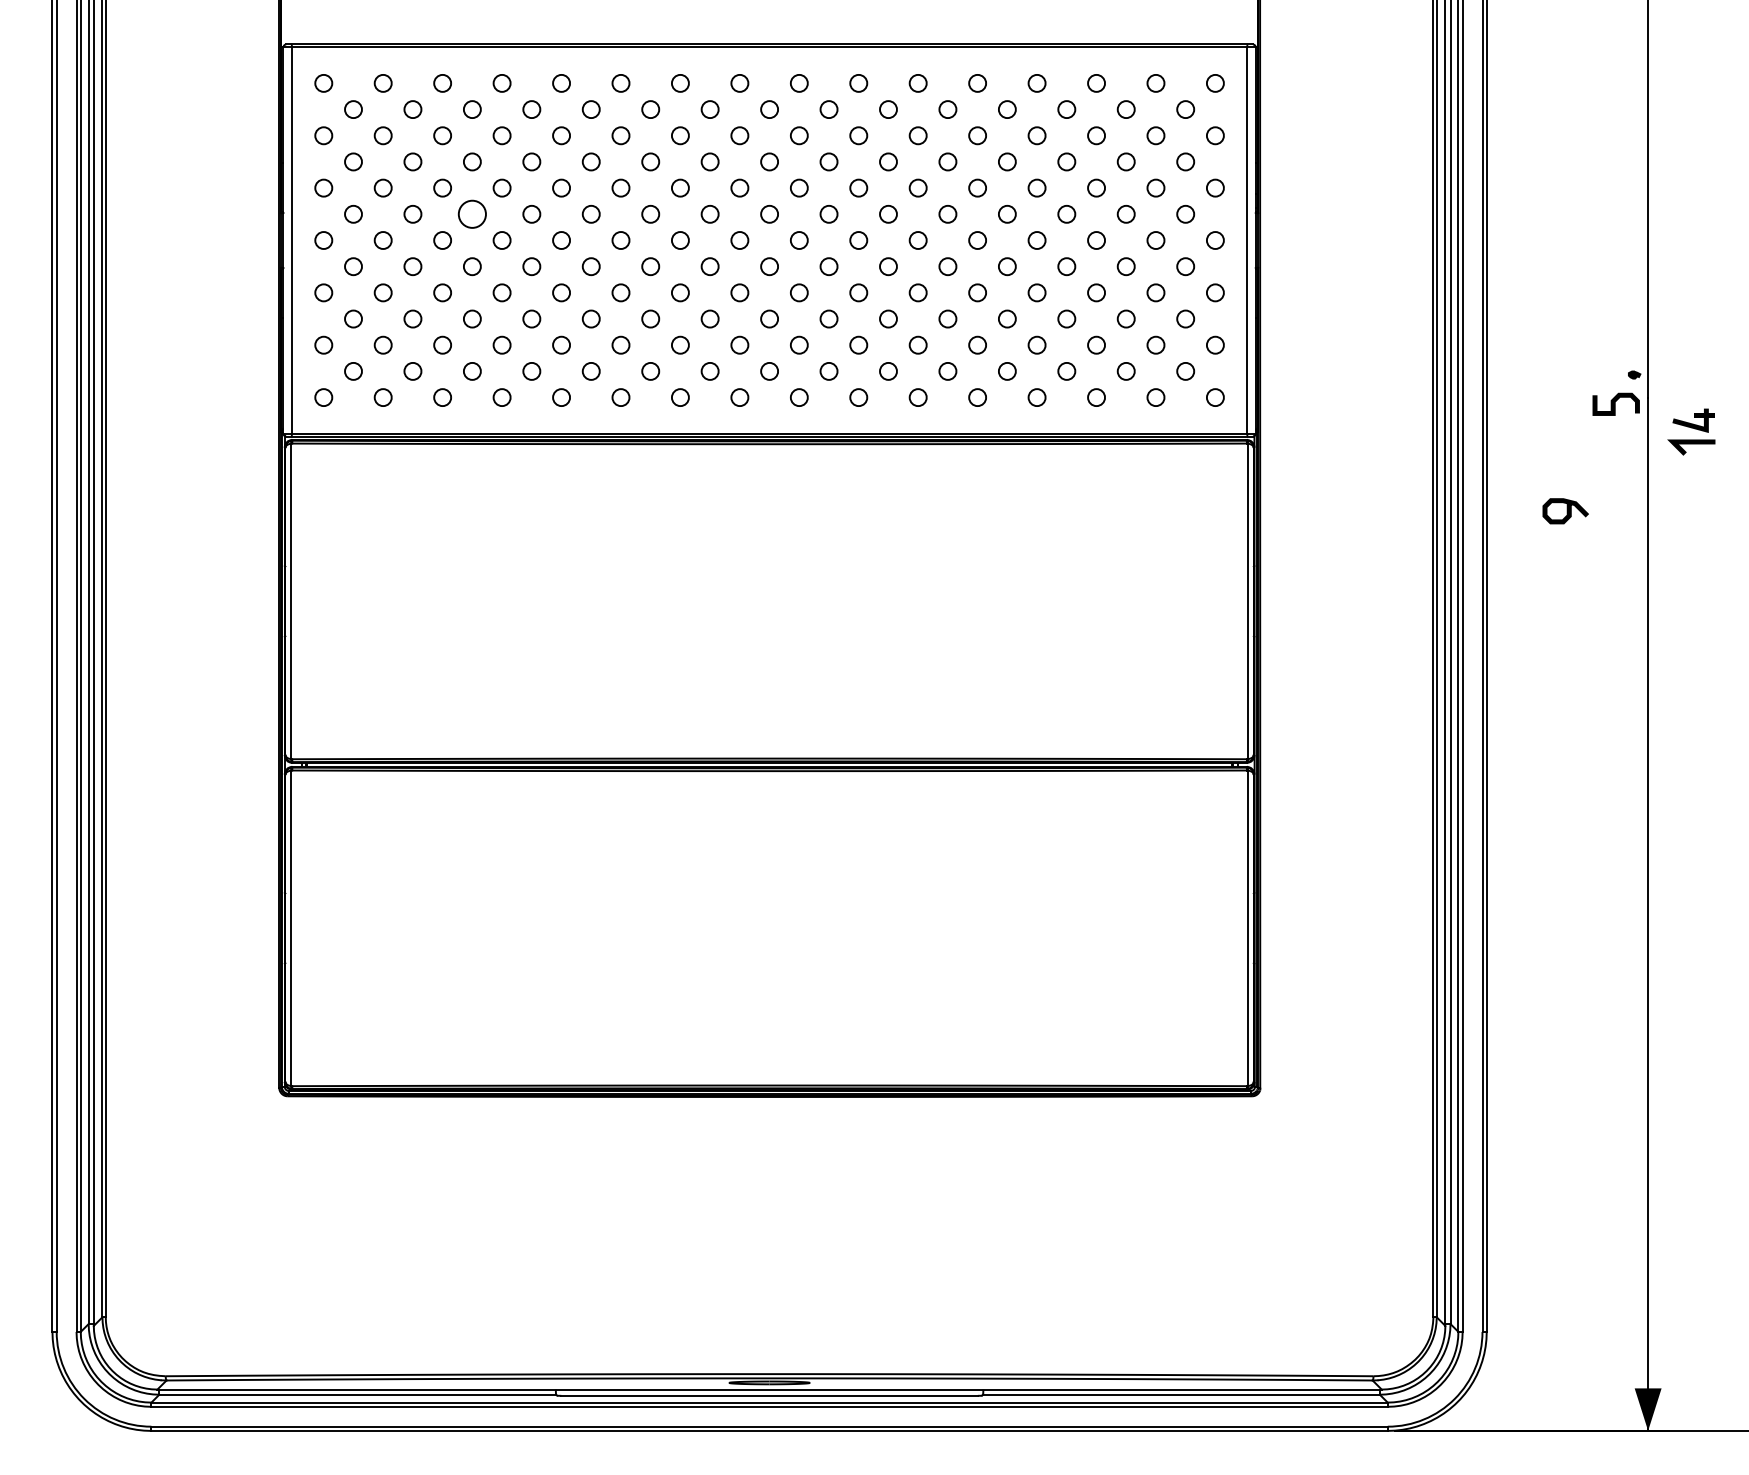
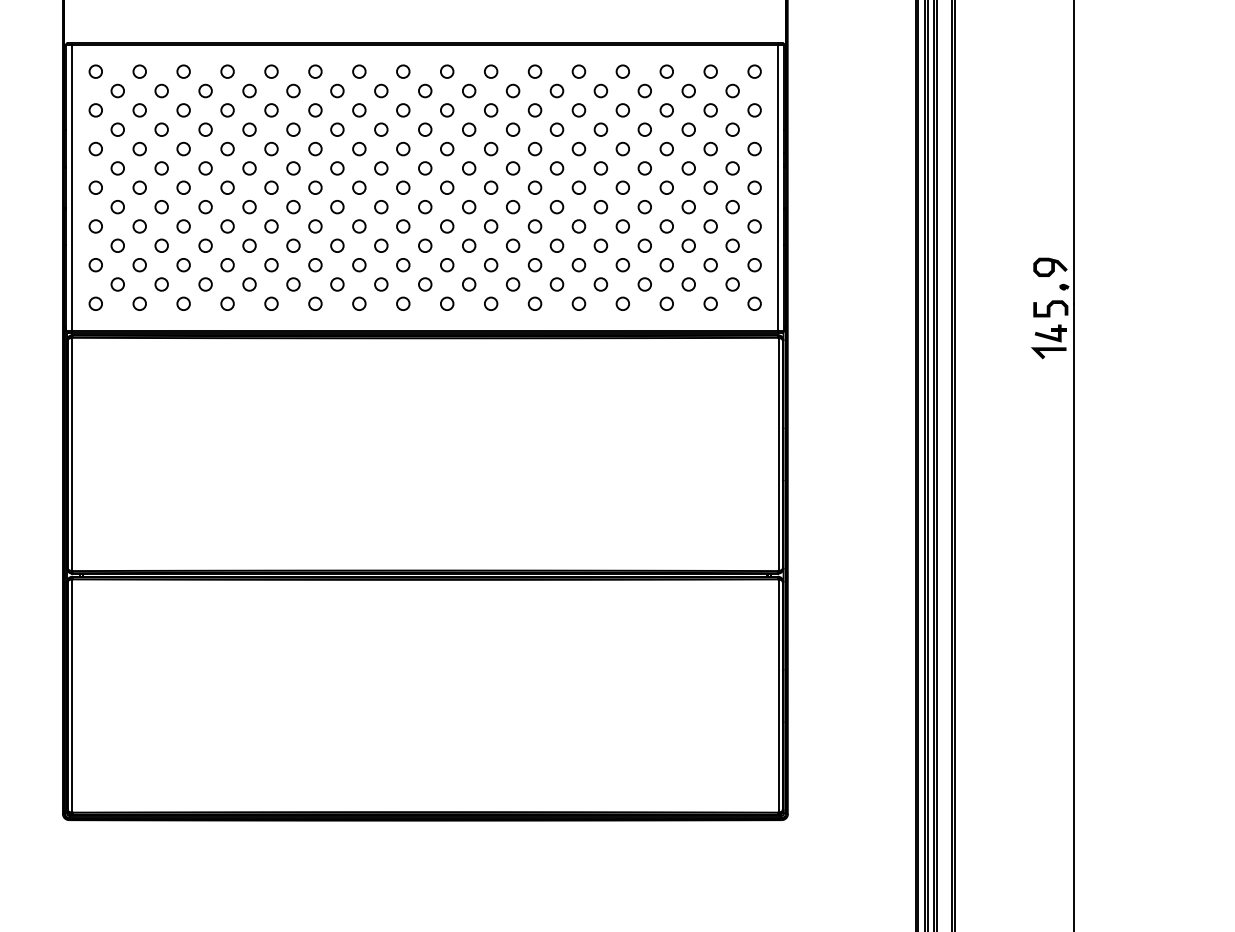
circle: (471, 213) -> (204, 167), size x0.62
part: (1691, 431) -> (1048, 341), moved
curve: (1566, 511) -> (1051, 267), moved

